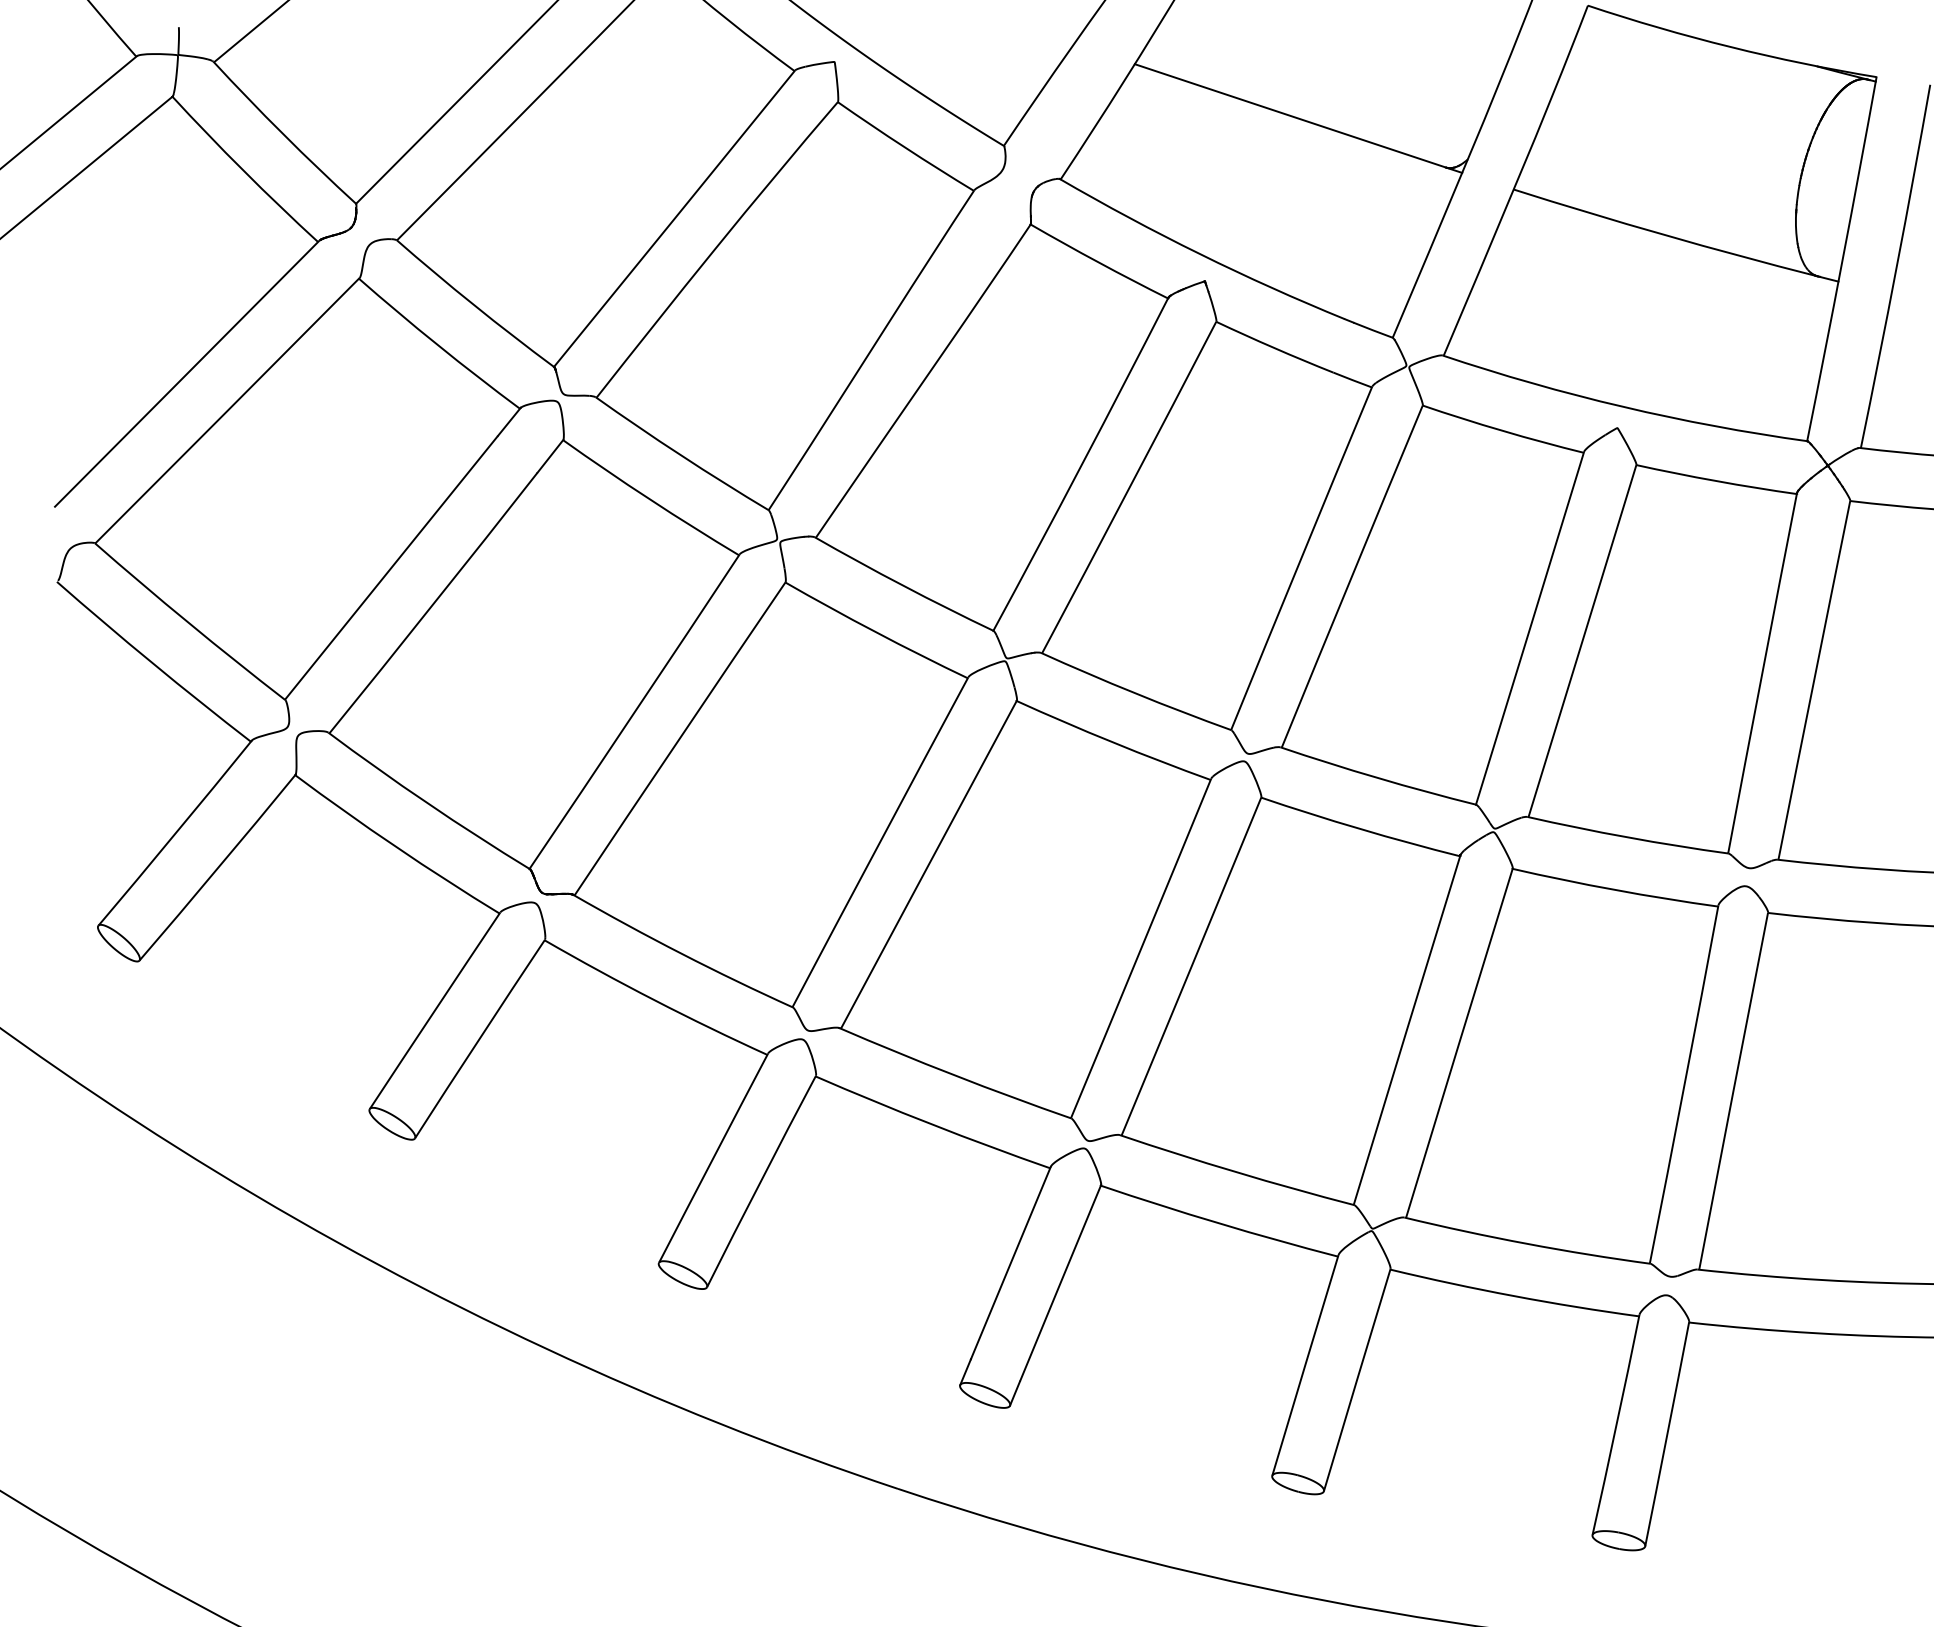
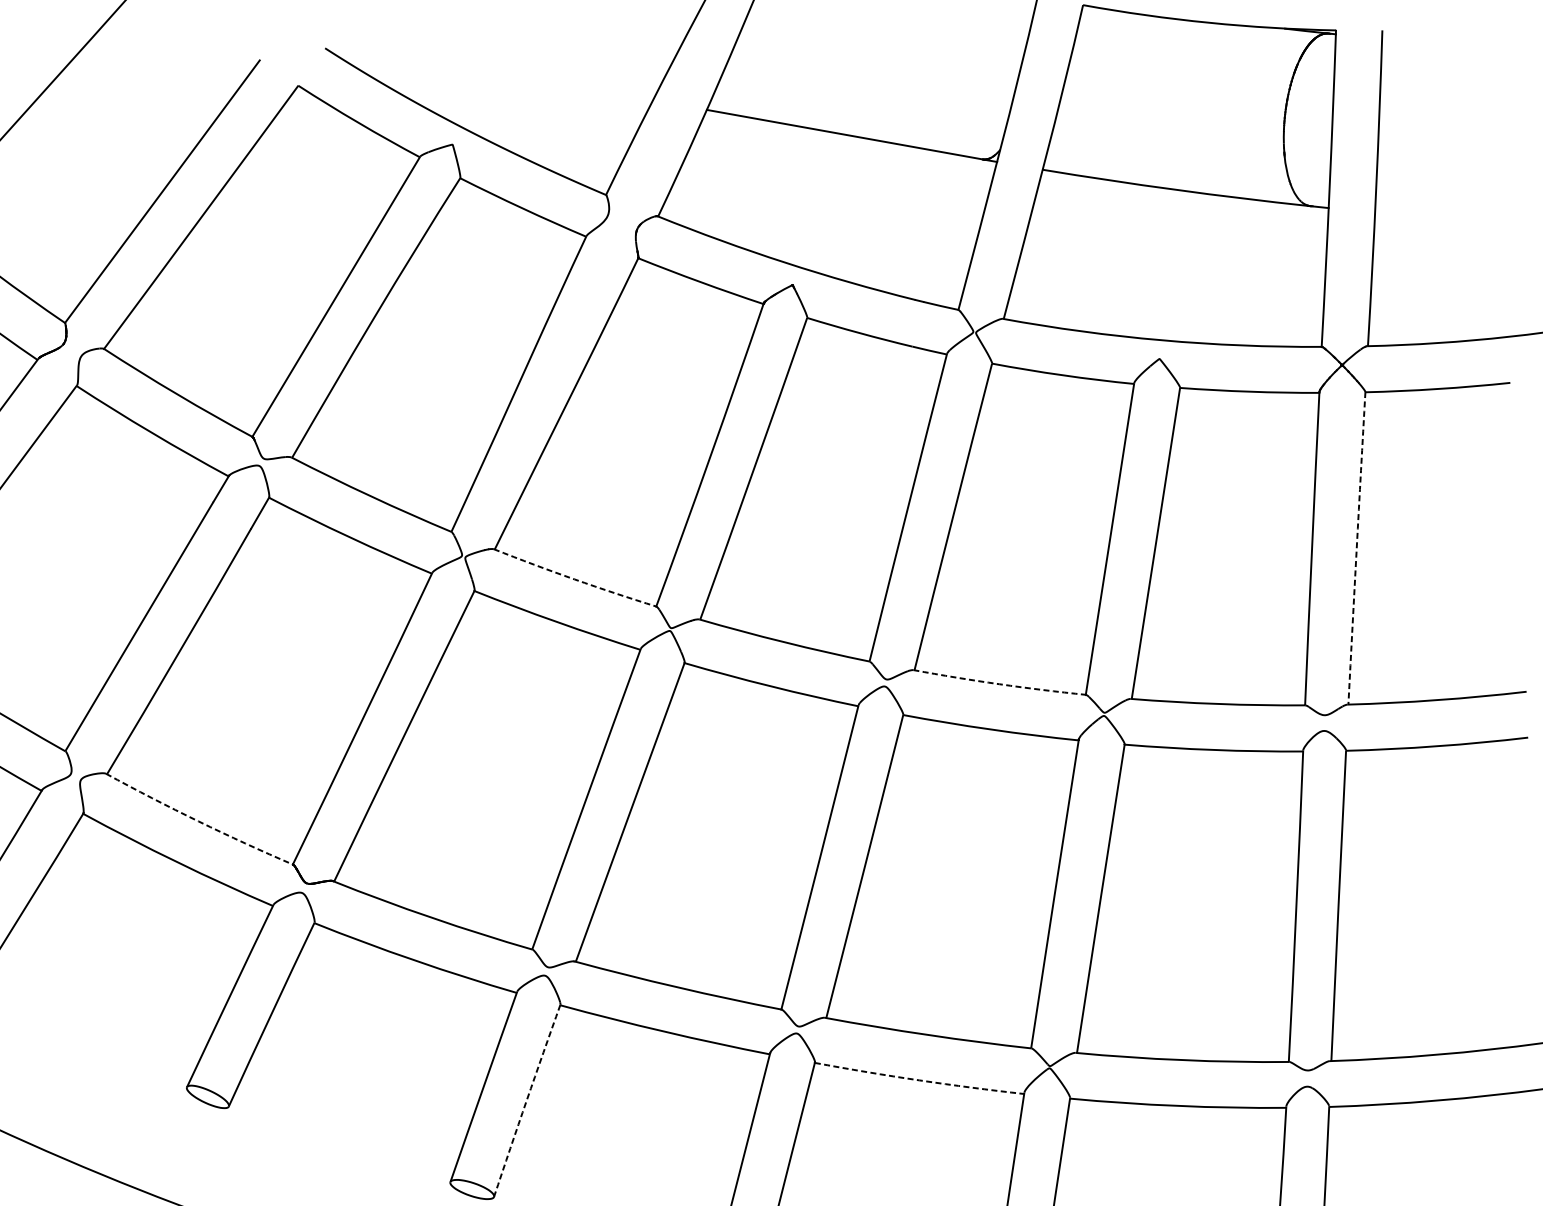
arc: (903, 585) -> (574, 579), solid -> dashed
arc: (1814, 680) -> (1357, 548), solid -> dashed
arc: (1377, 778) -> (999, 684), solid -> dashed
arc: (427, 803) -> (198, 821), solid -> dashed
arc: (760, 1181) -> (526, 1100), solid -> dashed
arc: (1218, 1223) -> (919, 1080), solid -> dashed

